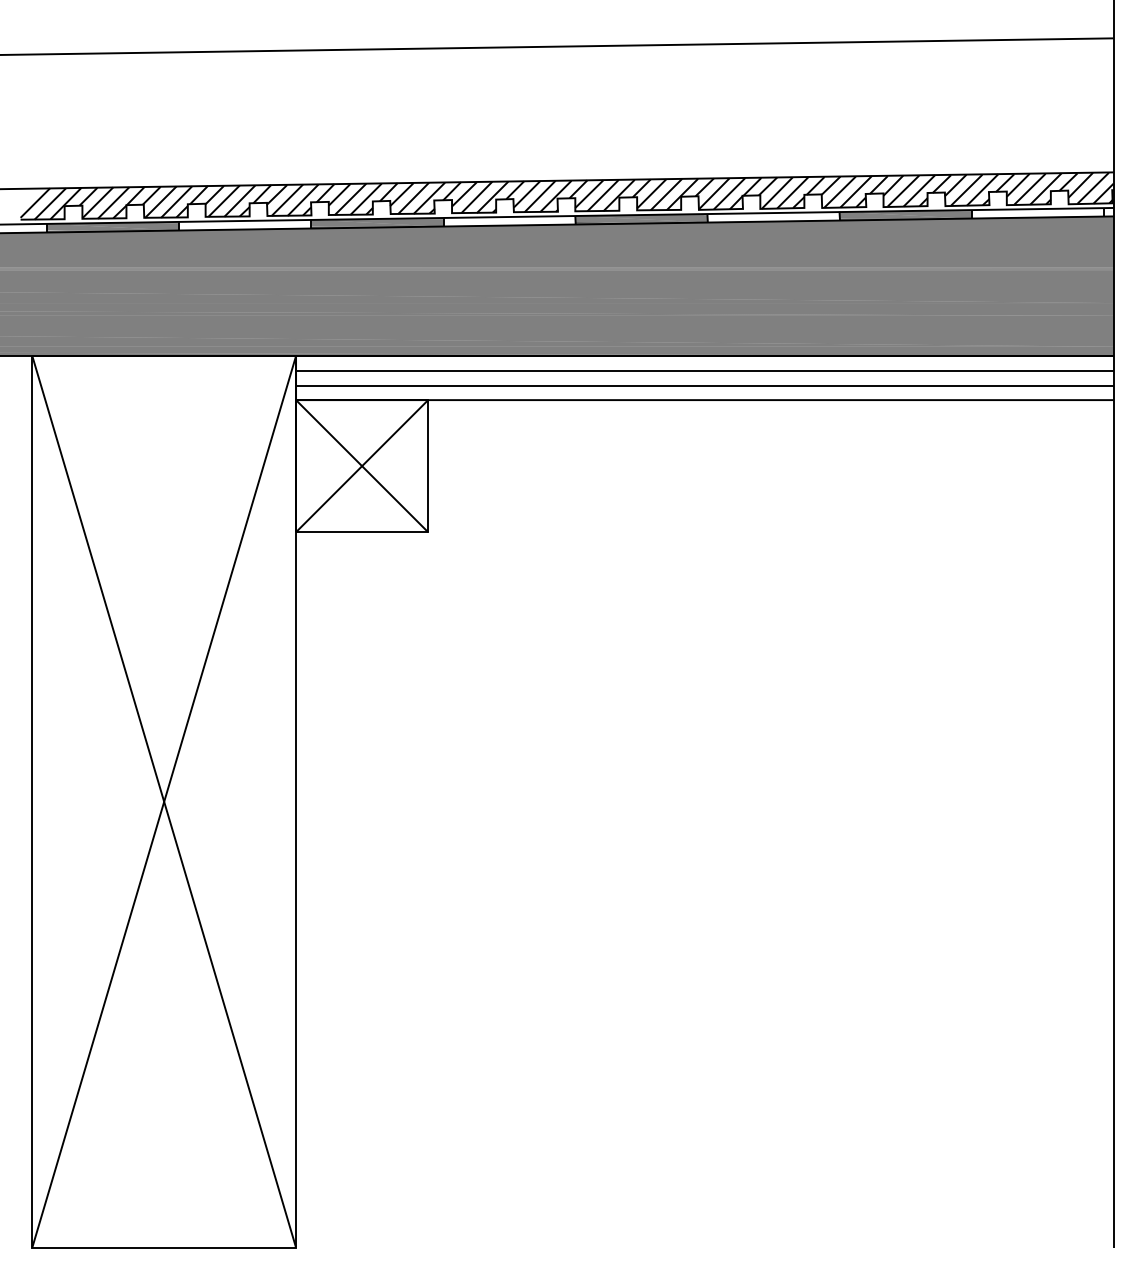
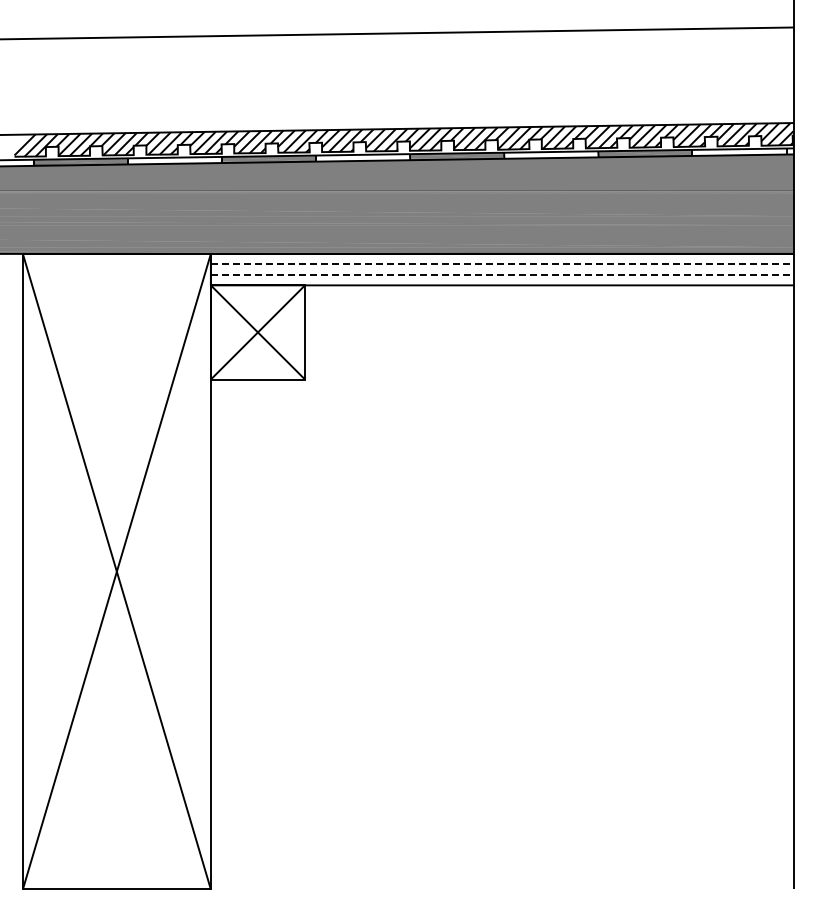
line: (705, 370) -> (502, 264), solid -> dashed
line: (705, 386) -> (502, 275), solid -> dashed

